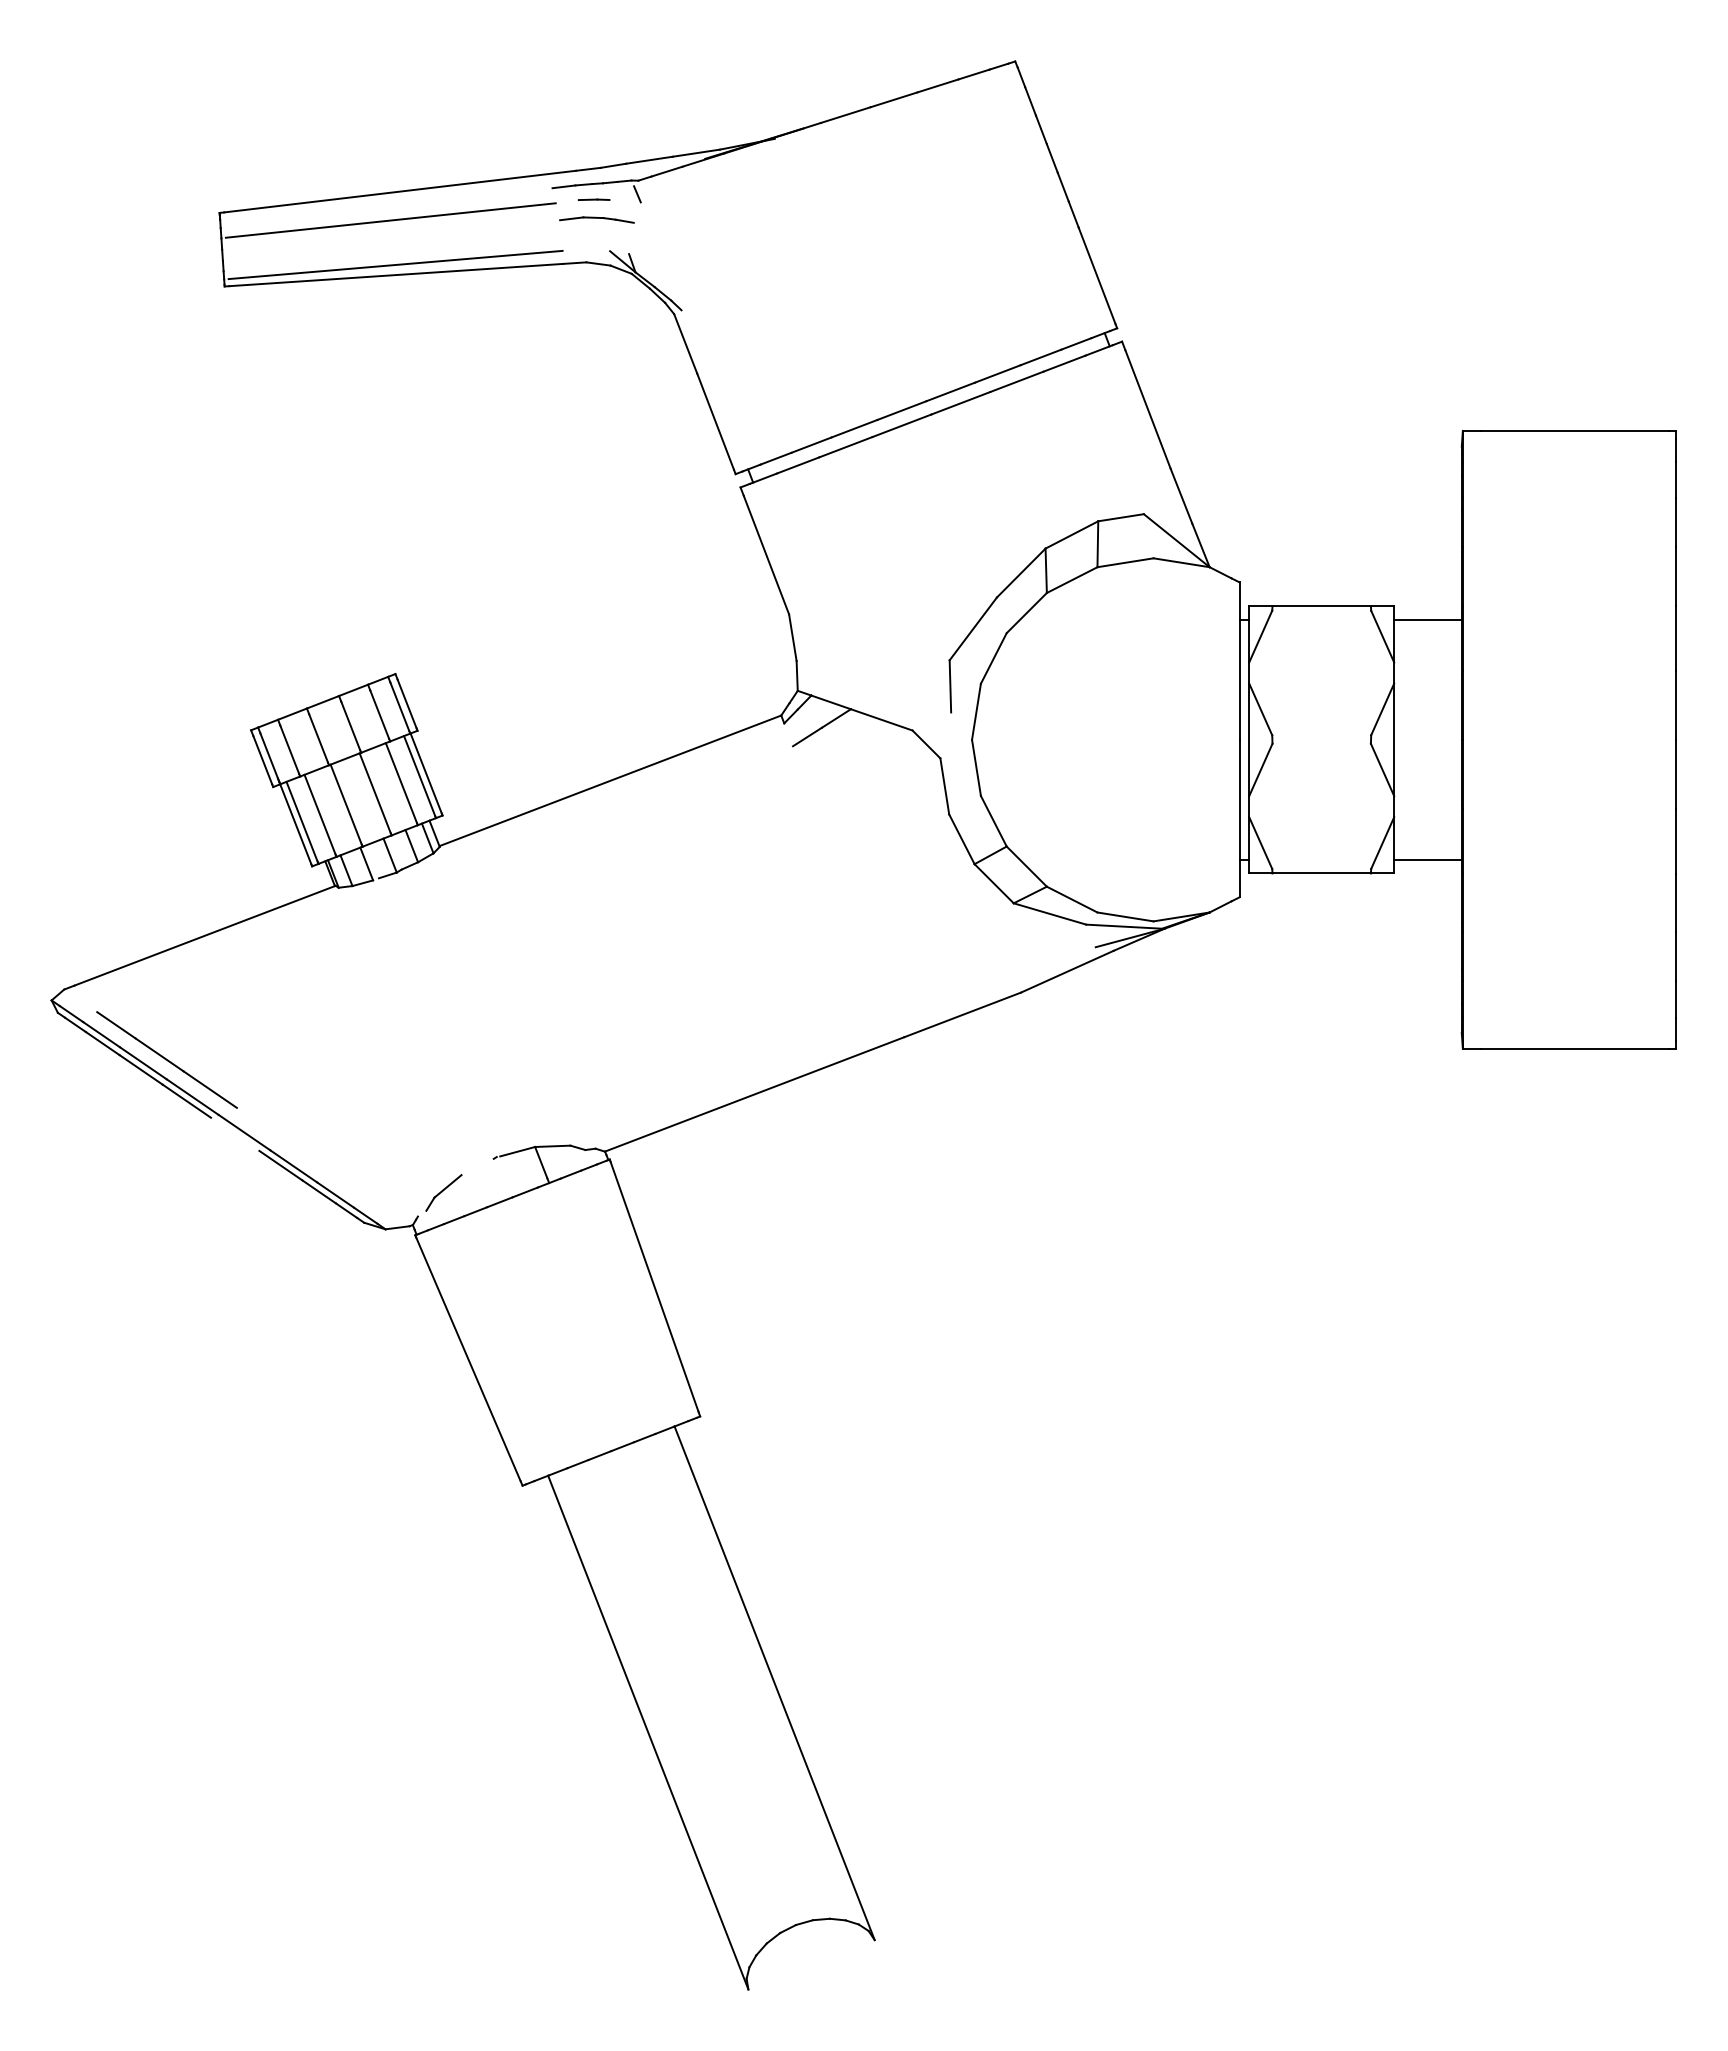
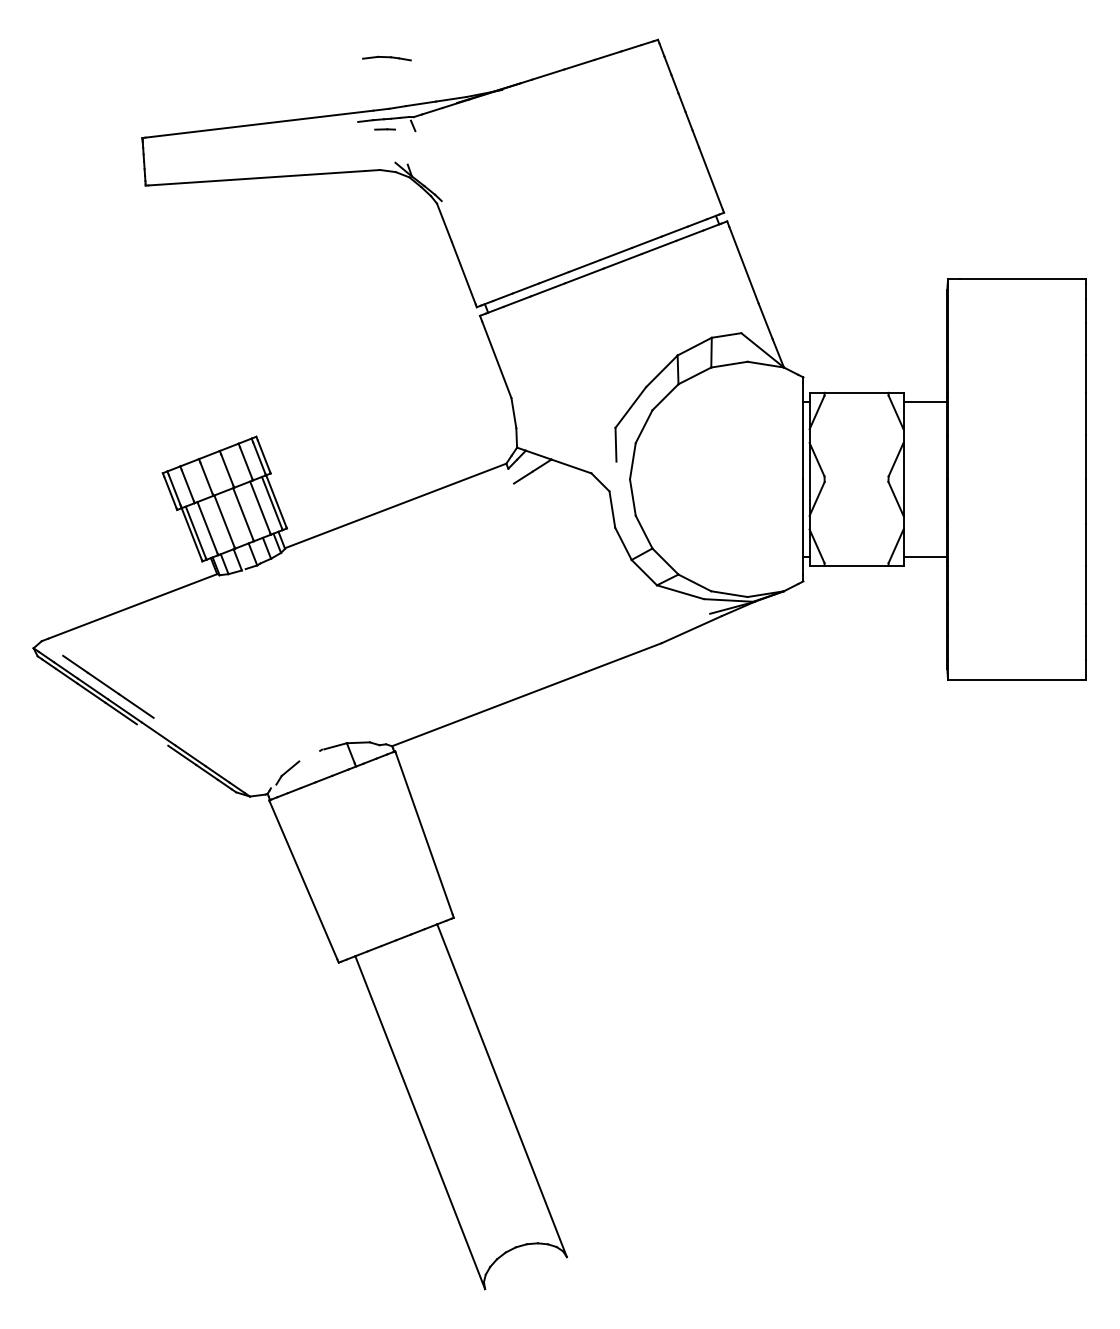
line: (390, 219) -> (253, 142), removed
part: (596, 219) -> (386, 58), moved
line: (395, 264) -> (256, 171), removed

